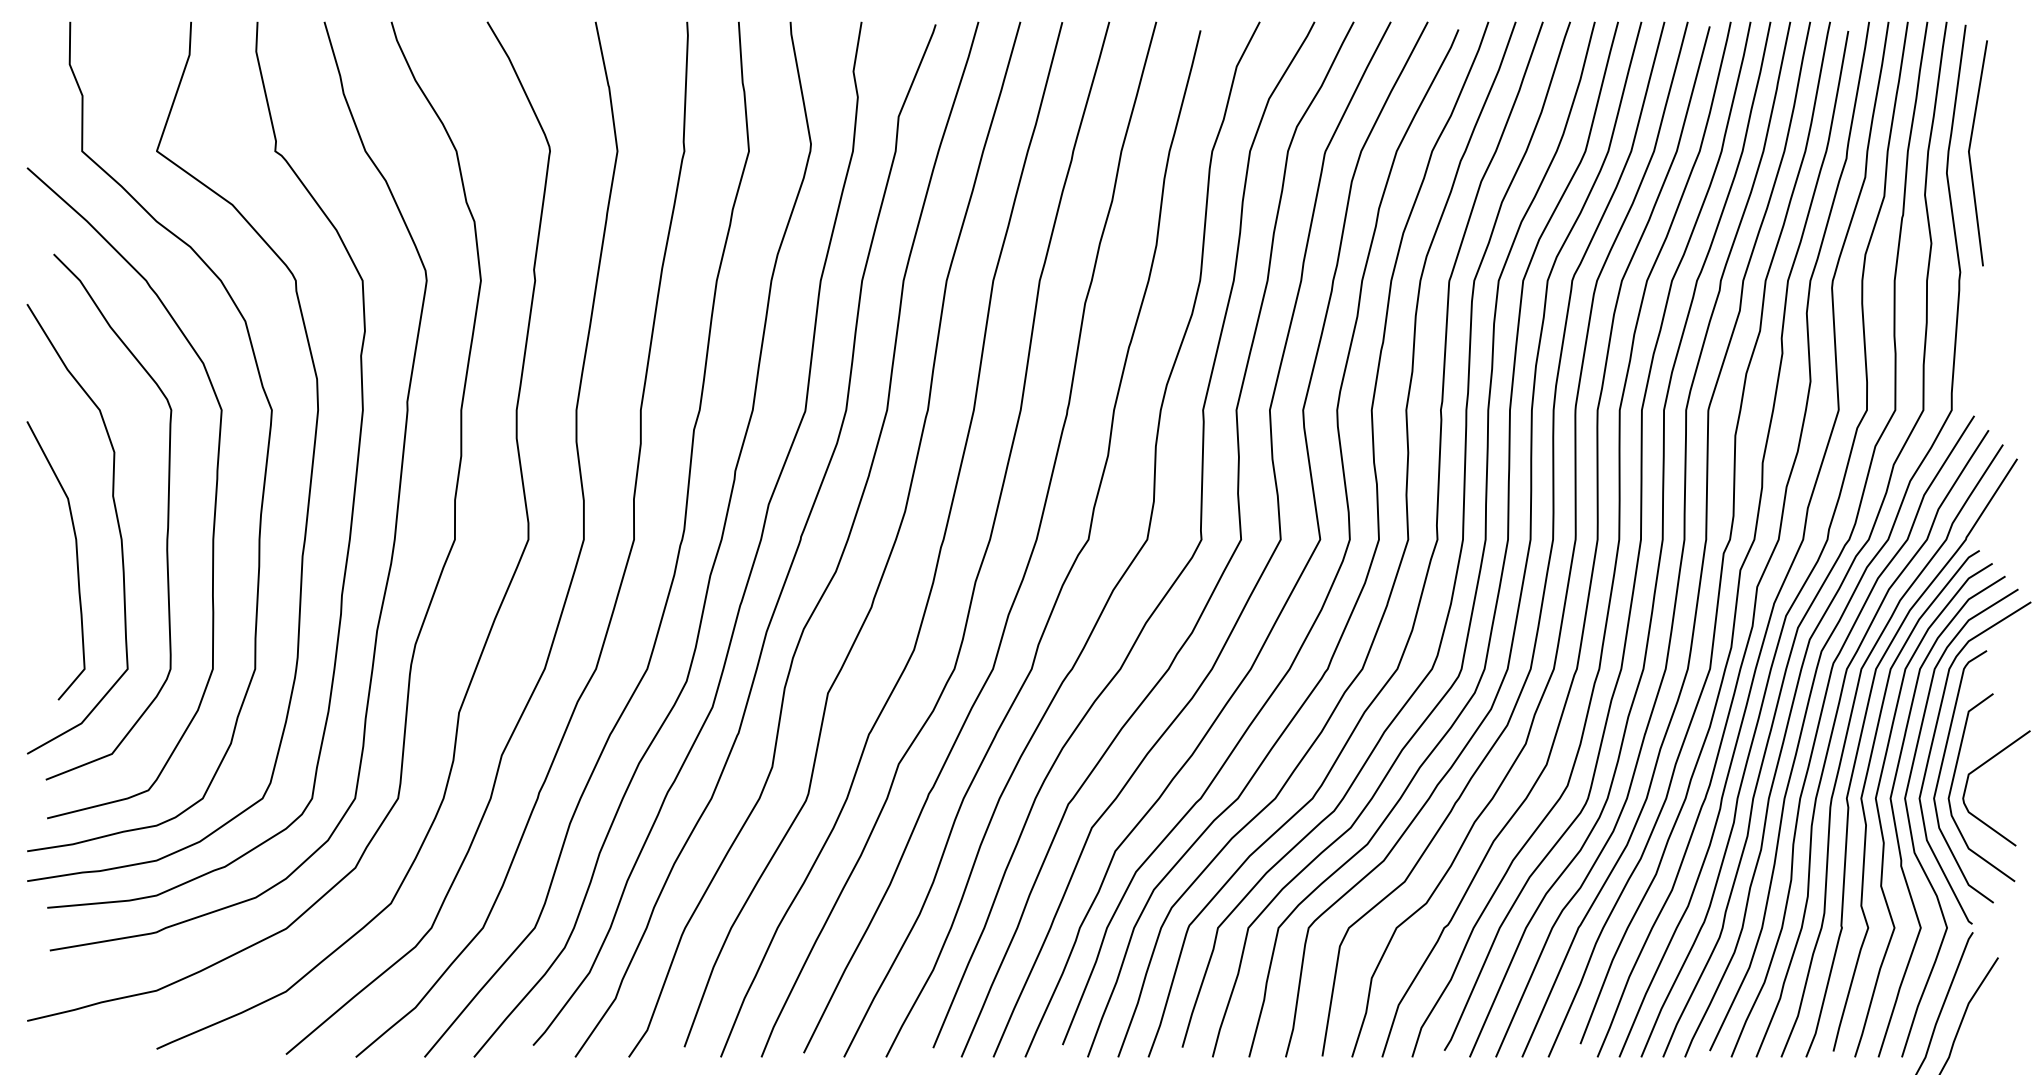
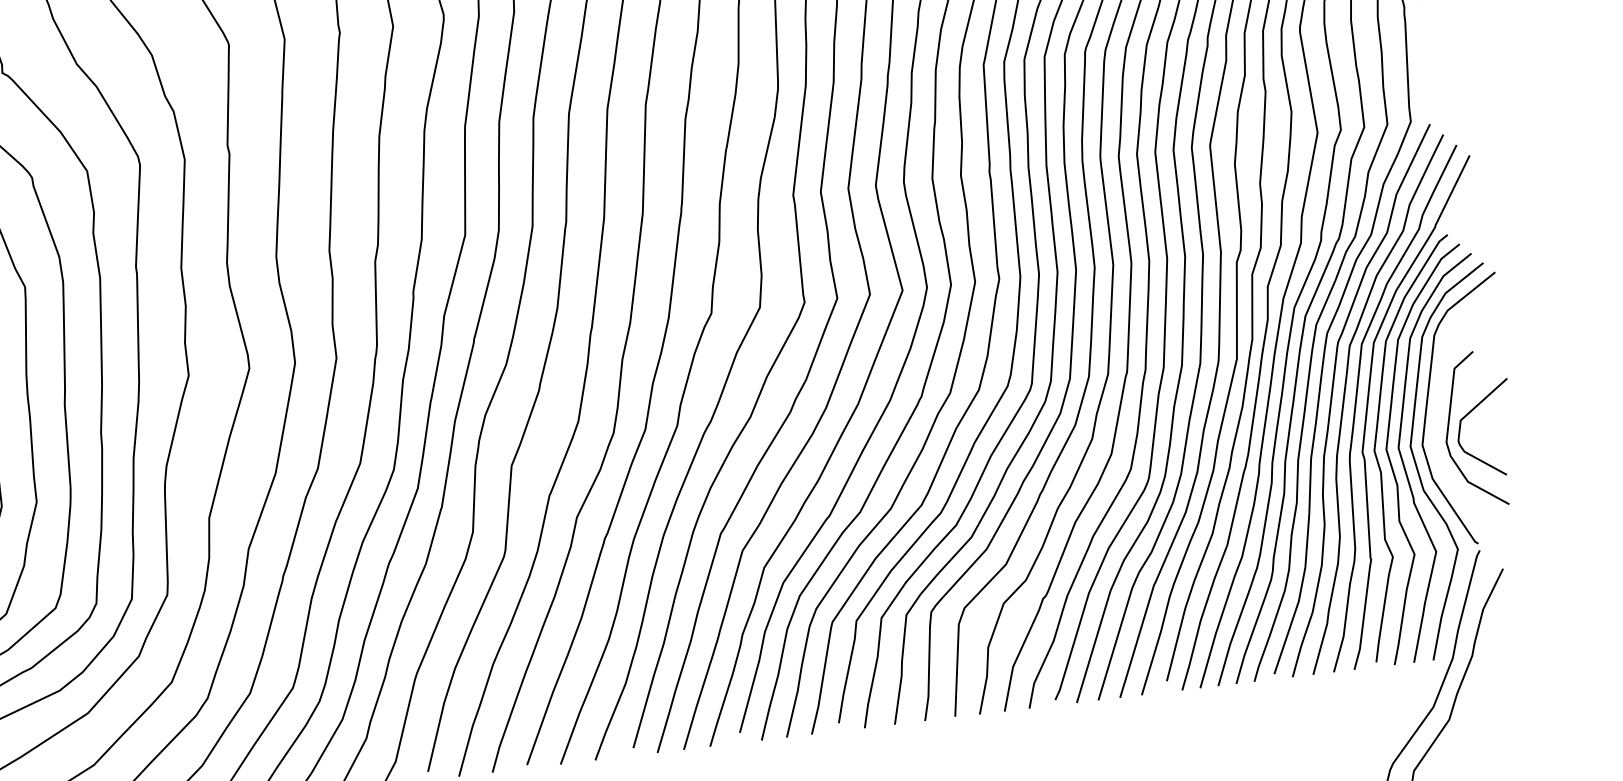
curve: (1941, 771) -> (1437, 420), removed

